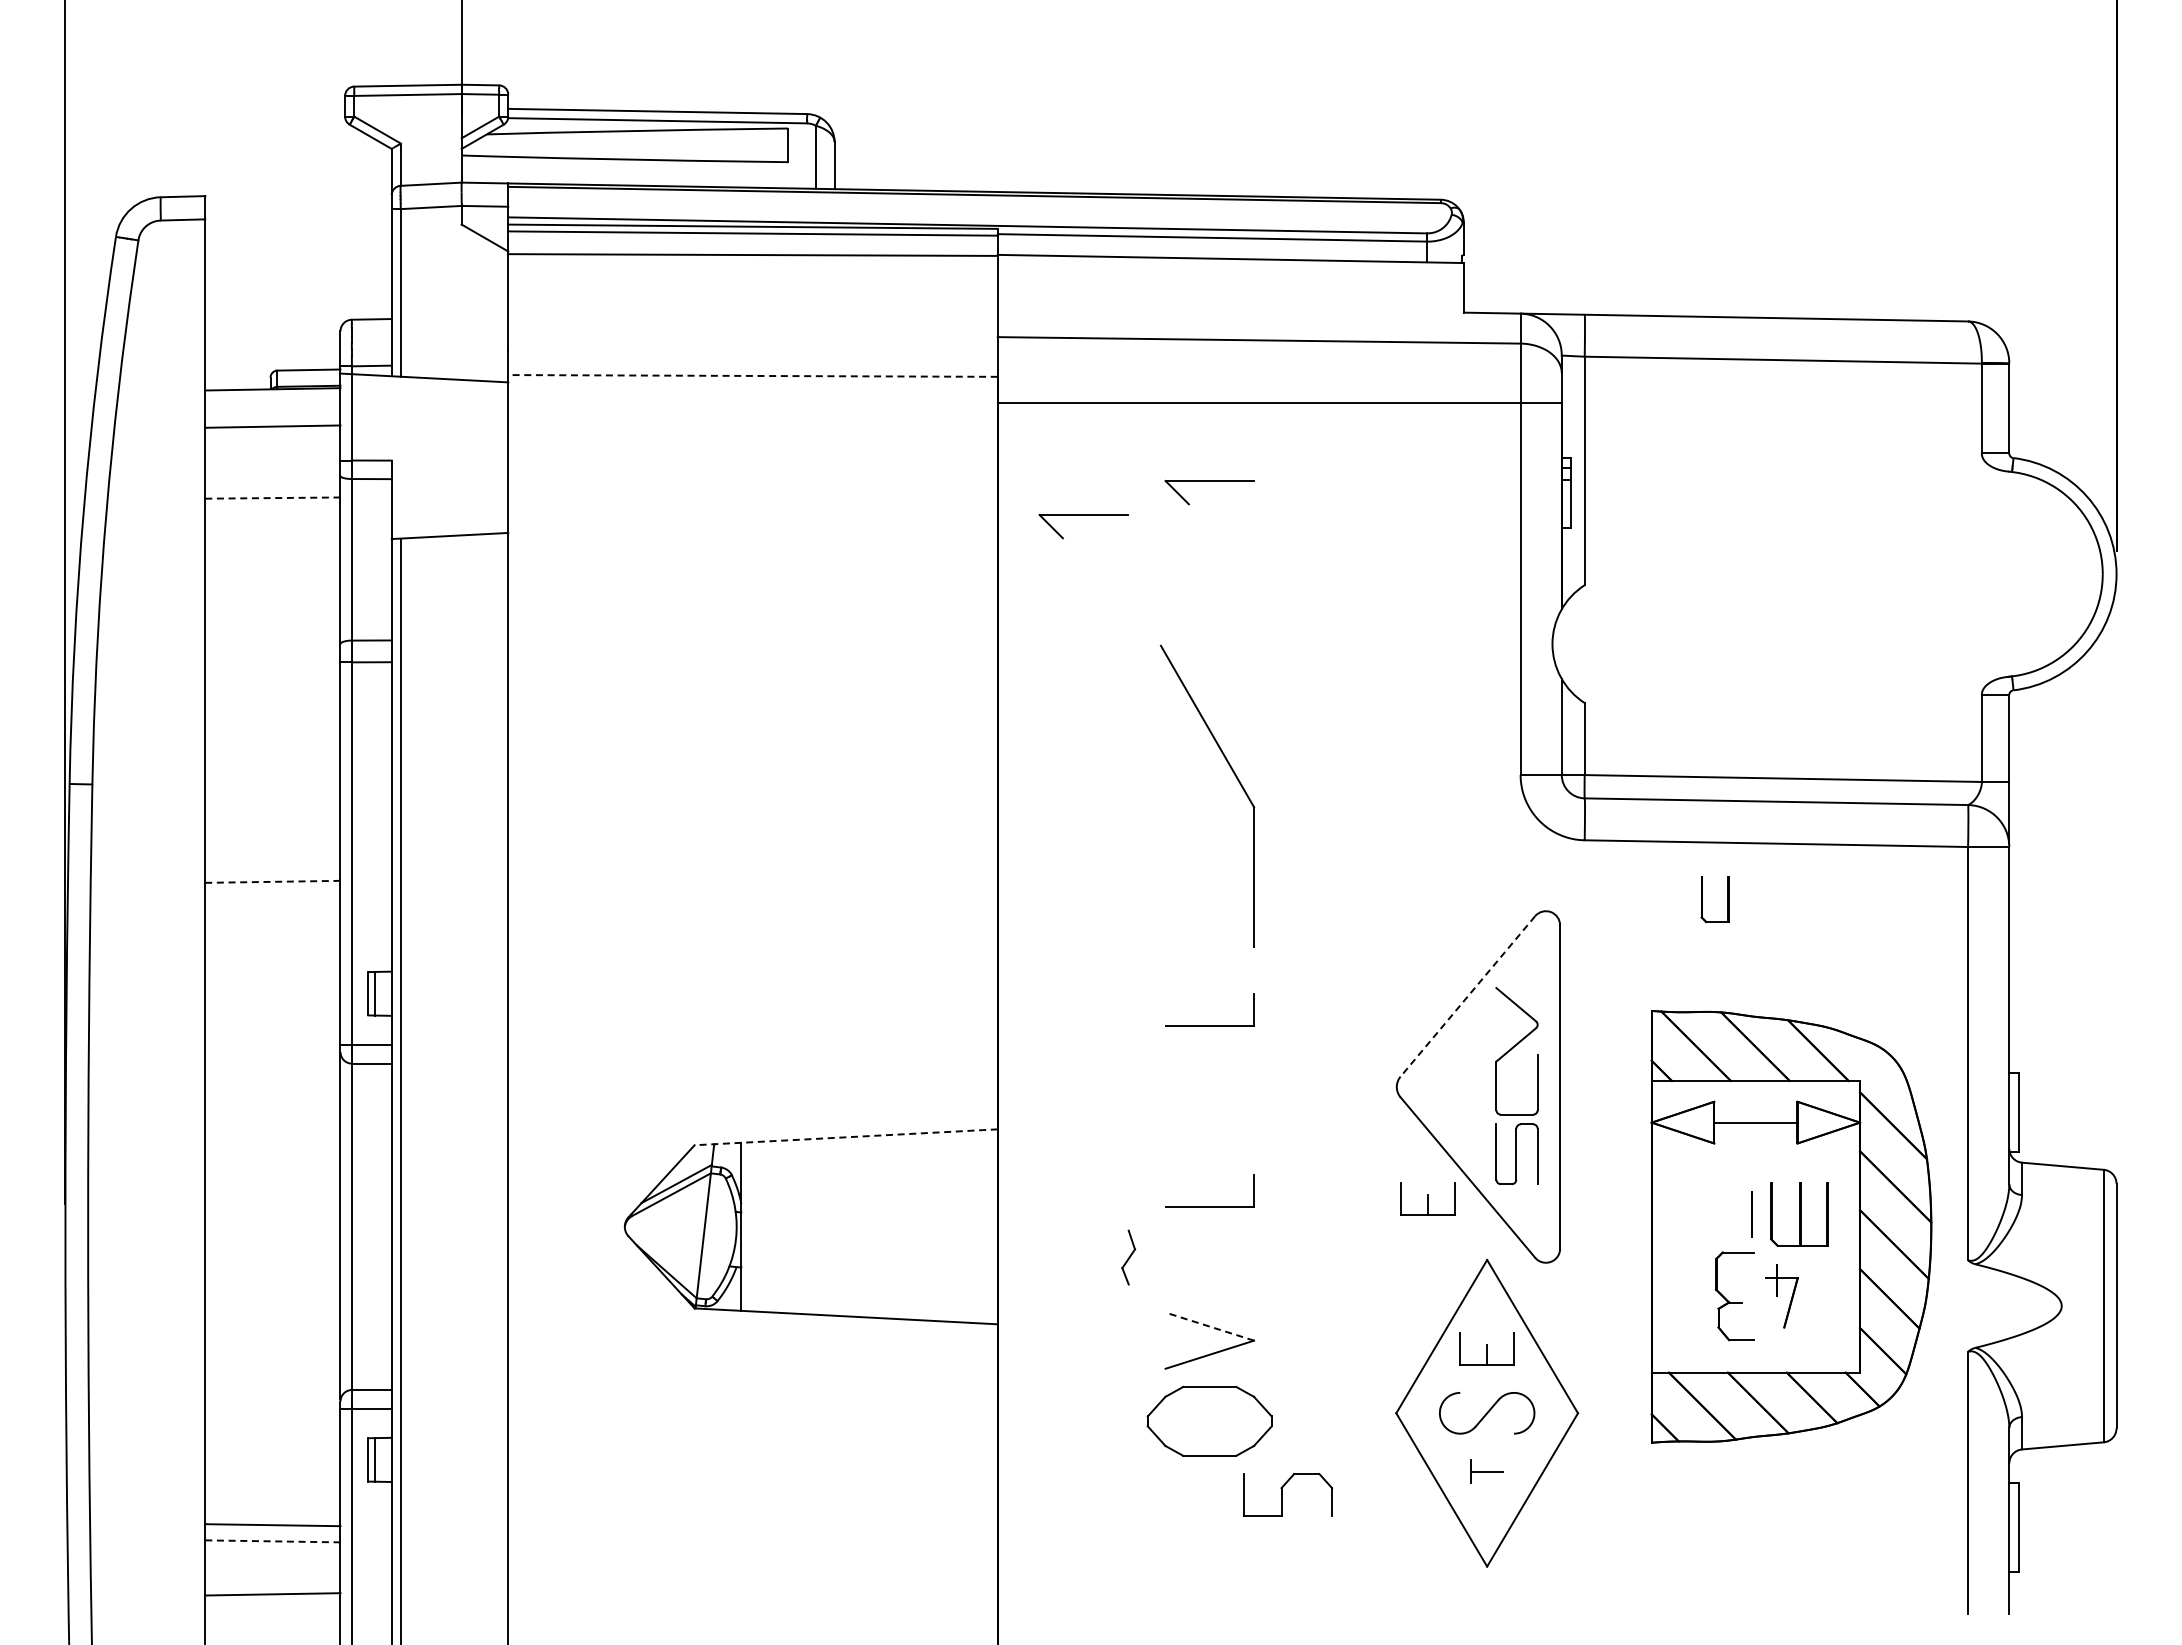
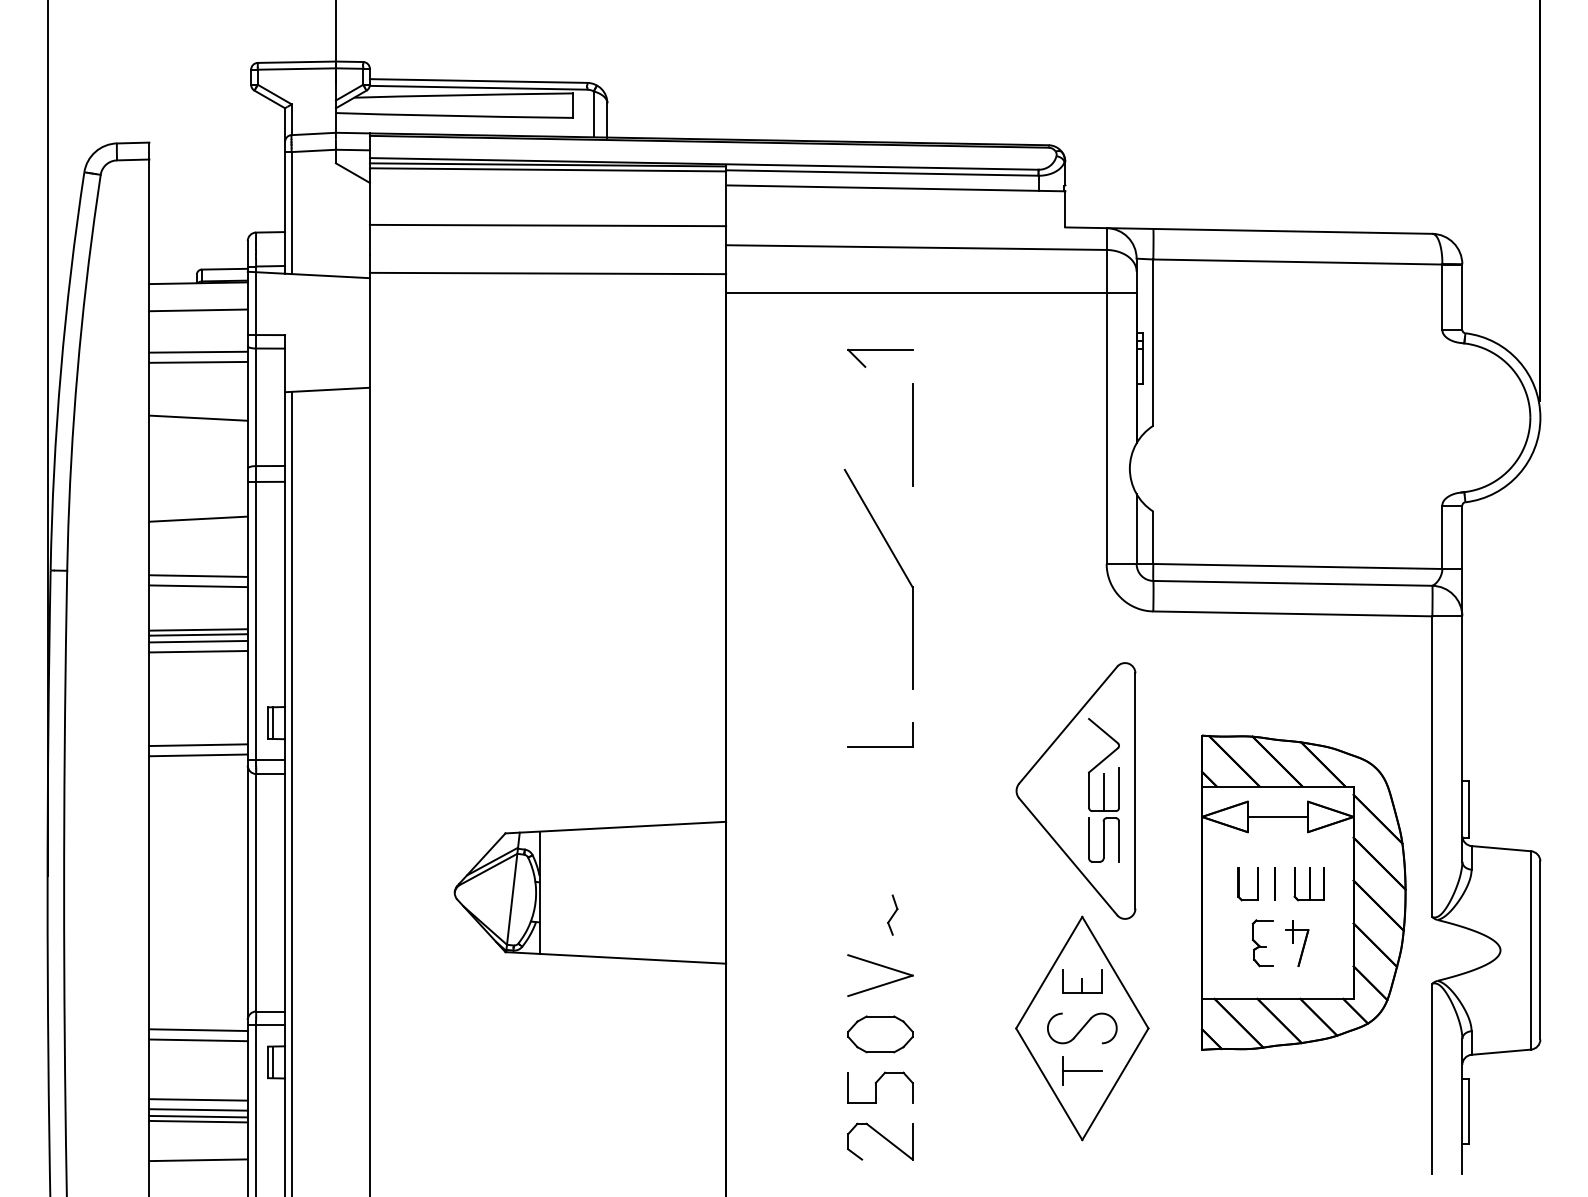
line: (752, 254) -> (547, 225), moved
line: (753, 375) -> (548, 273), dashed -> solid
line: (272, 483) -> (198, 351), added
line: (272, 498) -> (198, 362), dashed -> solid
part: (1083, 515) -> (788, 375), removed
line: (272, 574) -> (198, 418), added
line: (1254, 597) -> (912, 434), added
line: (272, 713) -> (198, 519), added
line: (272, 791) -> (198, 575), added
line: (272, 805) -> (198, 586), added
line: (272, 865) -> (198, 629), added
line: (272, 872) -> (198, 634), added
line: (272, 881) -> (198, 641), dashed -> solid
line: (272, 895) -> (198, 651), added
part: (1702, 899) -> (1239, 883), moved
line: (1467, 996) -> (1068, 725), dashed -> solid
line: (272, 1023) -> (198, 744), added
line: (272, 1037) -> (198, 754), added
line: (1517, 1088) -> (1104, 792), added
line: (846, 1137) -> (616, 827), dashed -> solid
part: (1427, 1198) -> (1038, 872), removed
part: (1209, 1206) -> (880, 877), removed
part: (1798, 1214) -> (1308, 883), size x0.71
part: (1128, 1257) -> (892, 915), moved
part: (1734, 1295) -> (1262, 942), size x0.71
line: (1209, 1326) -> (880, 965), dashed -> solid
line: (272, 1415) -> (198, 1030), added
part: (1209, 1421) -> (880, 1034), size x0.71
line: (272, 1429) -> (198, 1040), added
part: (1486, 1471) -> (1081, 1070), size x1.67
part: (1288, 1494) -> (880, 1087), moved
line: (272, 1511) -> (198, 1099), added
line: (272, 1534) -> (198, 1116), added
line: (272, 1541) -> (198, 1121), dashed -> solid
part: (1213, 1563) -> (883, 1137), added

